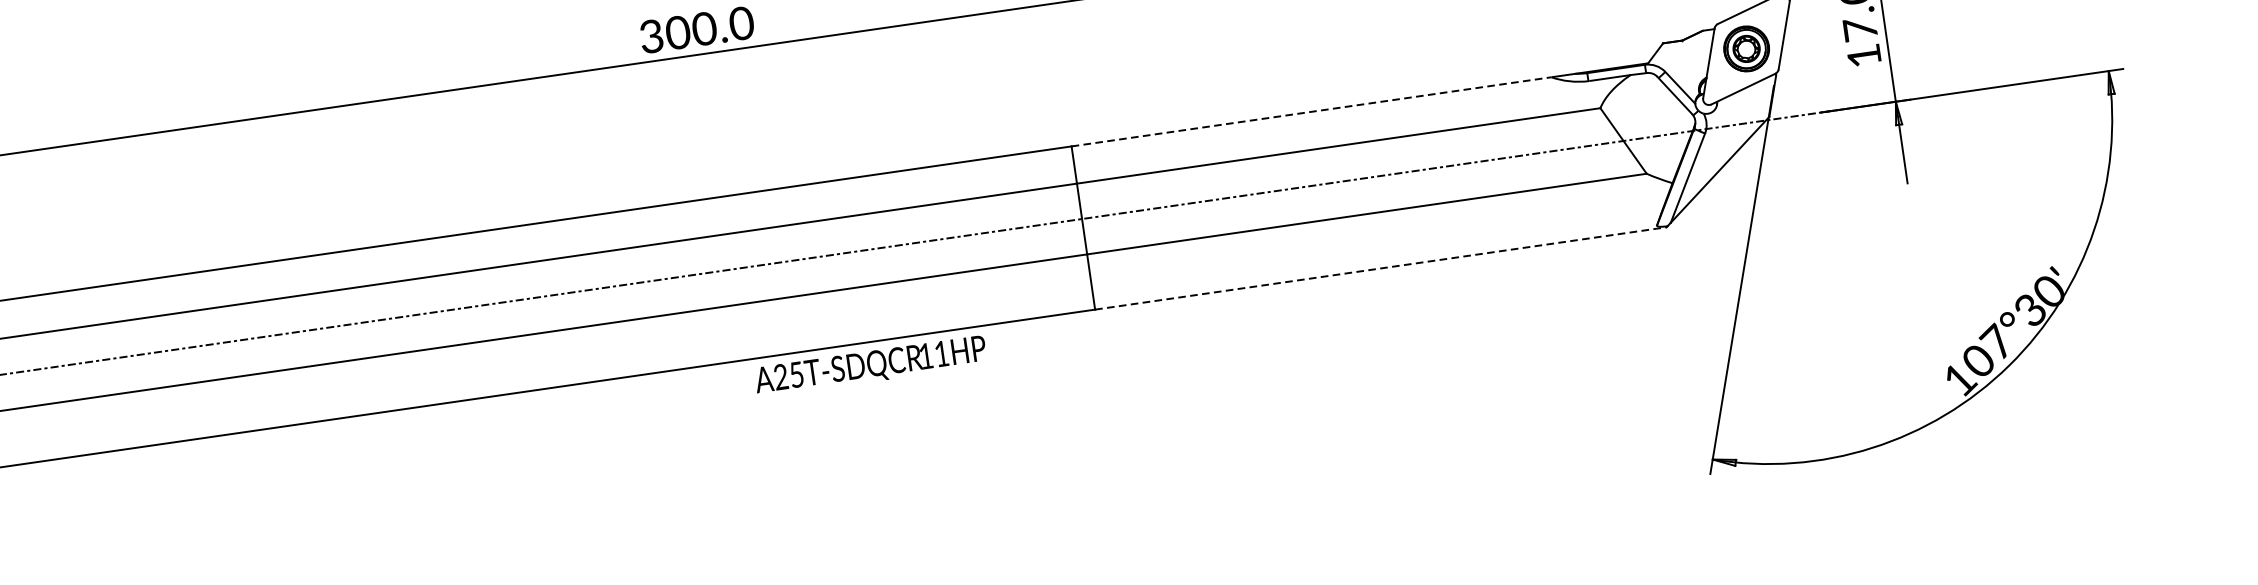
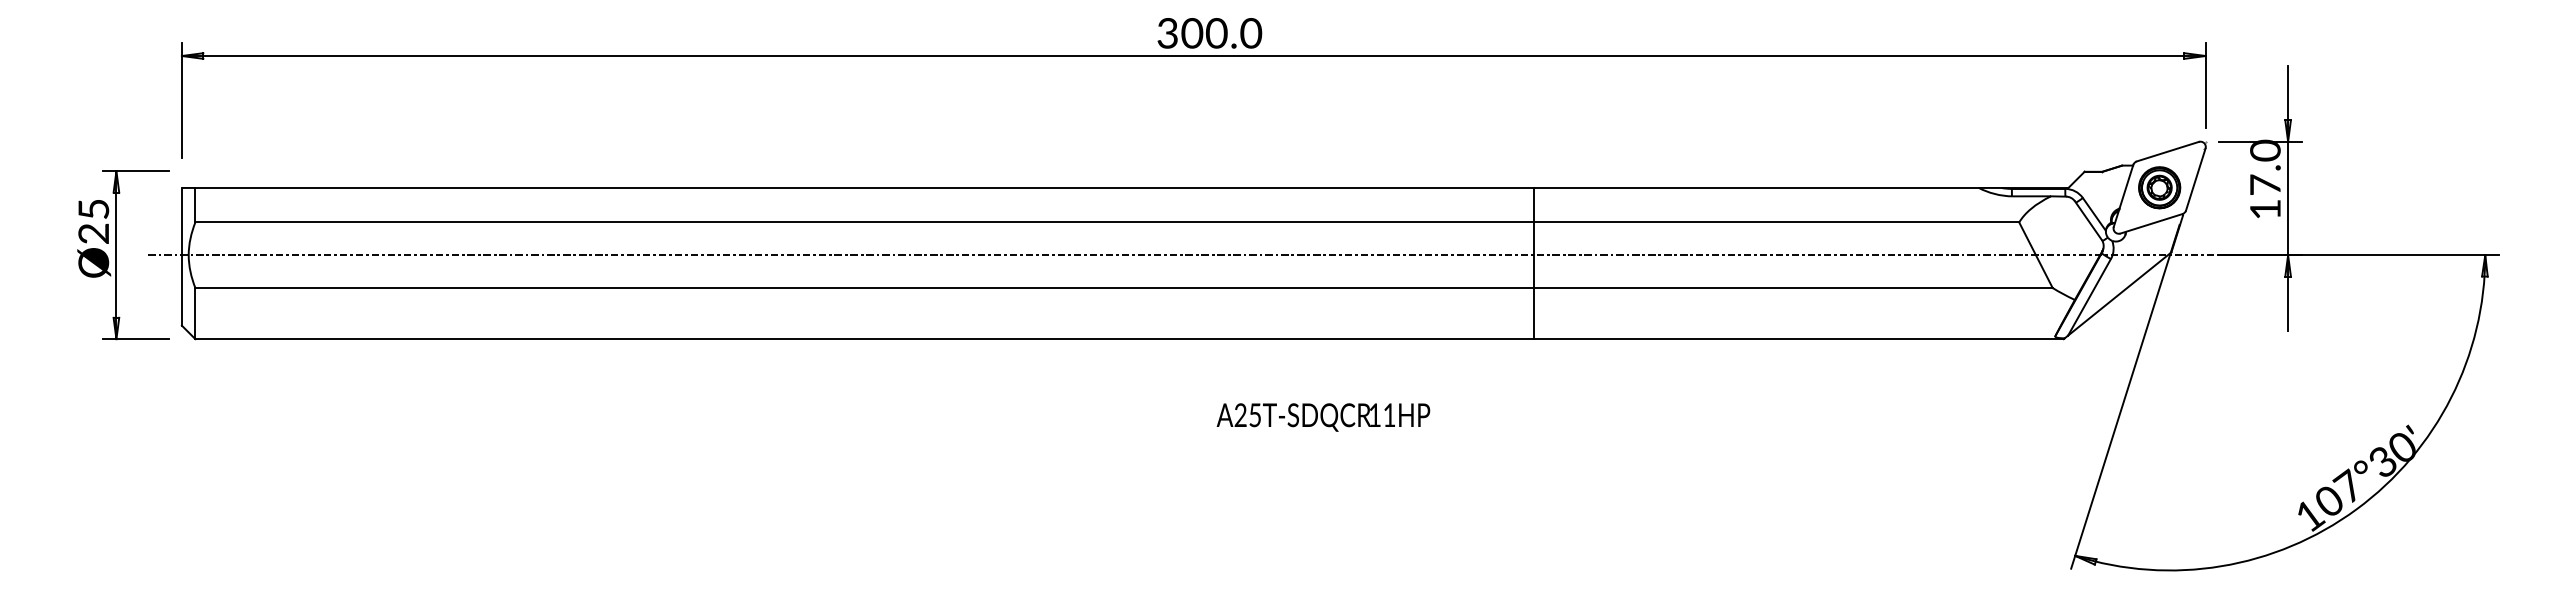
line: (1312, 111) -> (1757, 187), dashed -> solid
line: (1381, 268) -> (1799, 339), dashed -> solid
text: (870, 366) -> (1323, 417), moved

